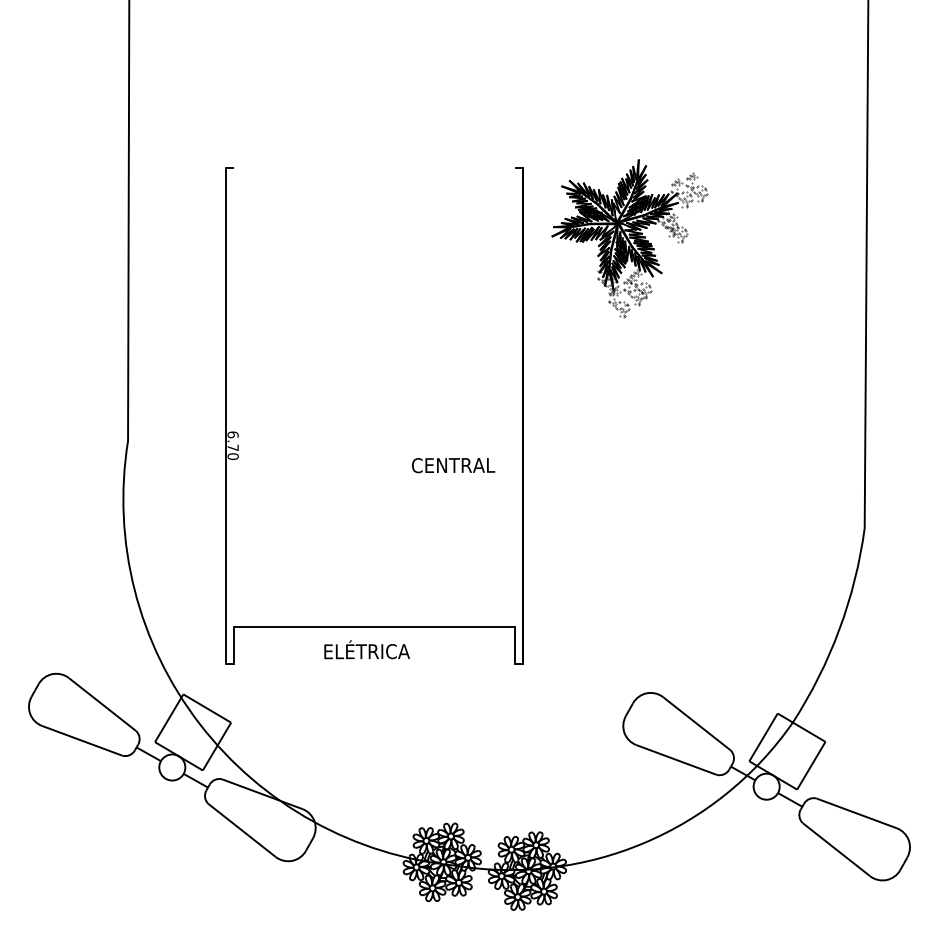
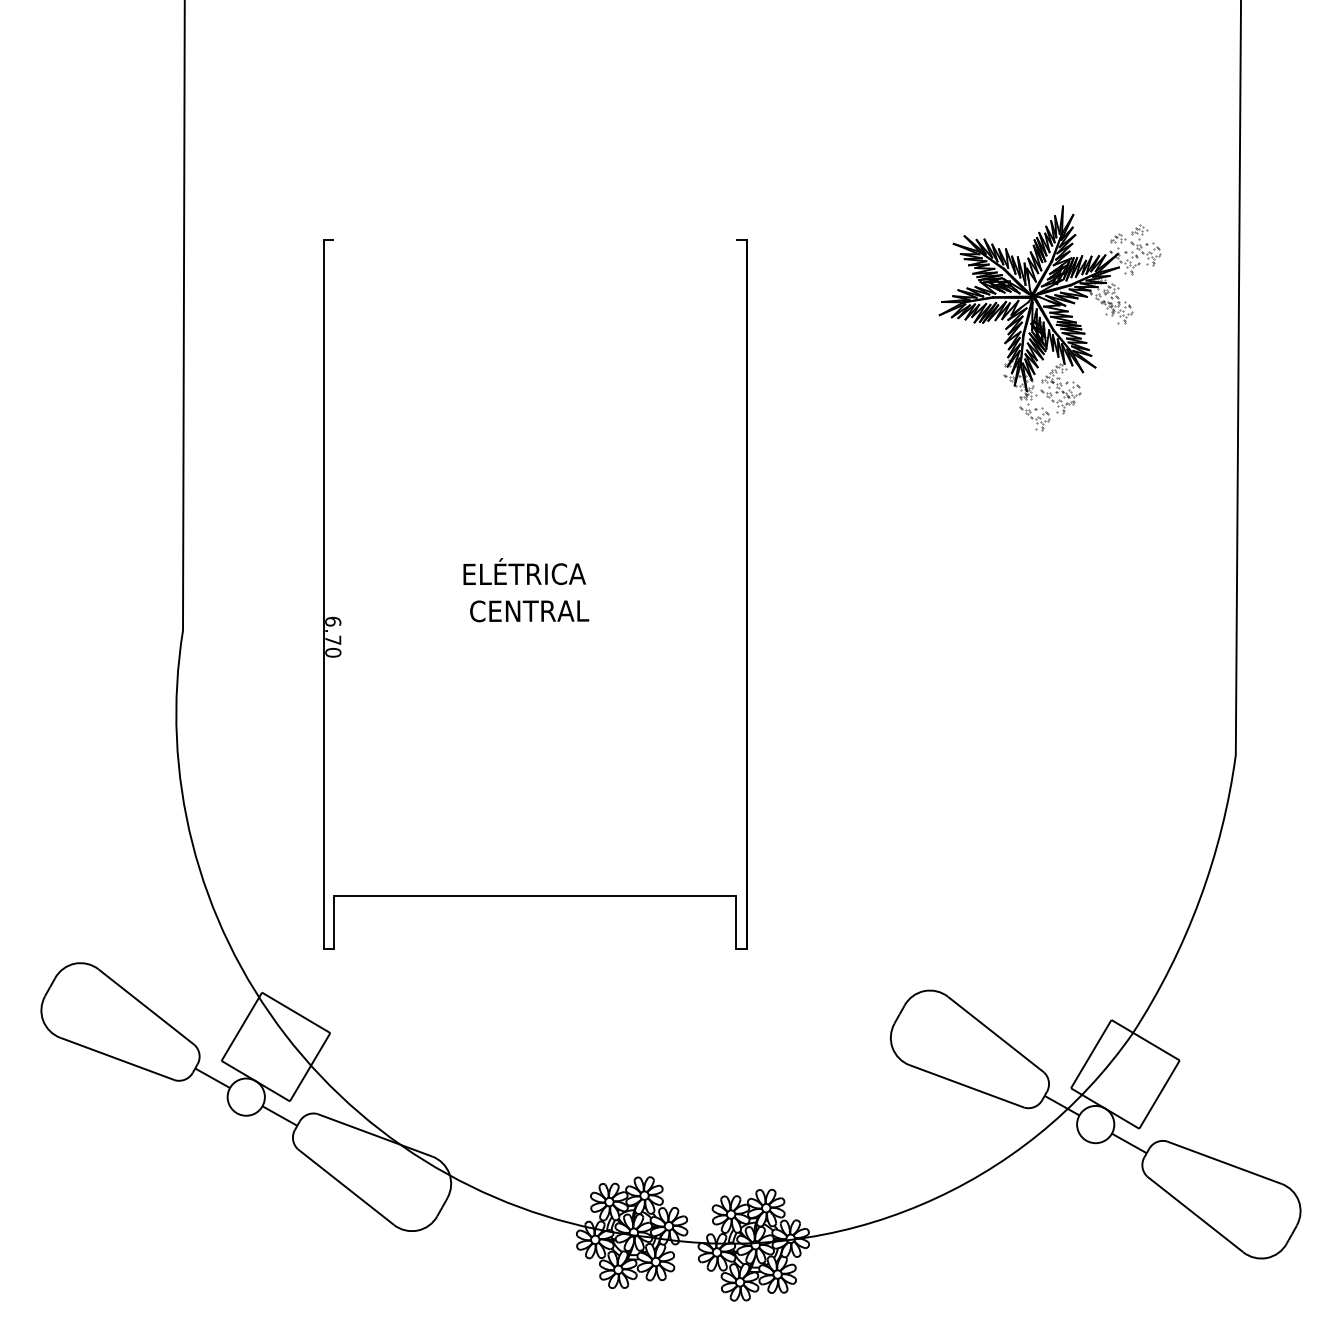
part: (629, 238) -> (1049, 318), moved
text: (453, 465) -> (529, 611), moved
text: (366, 649) -> (523, 571), moved

